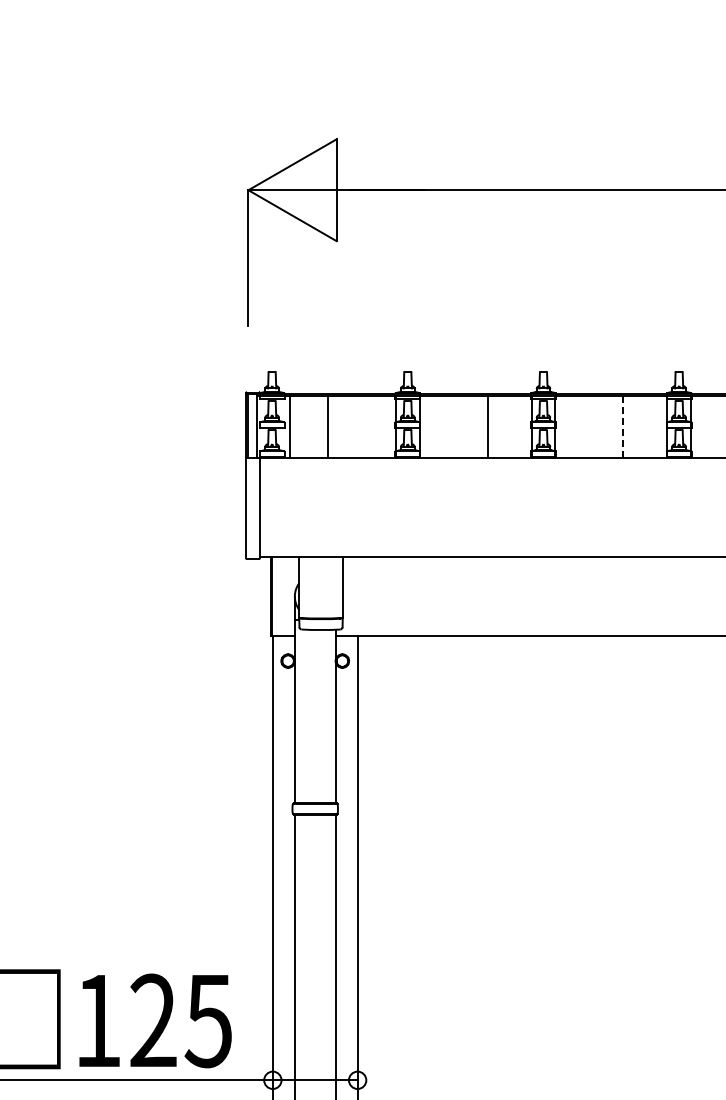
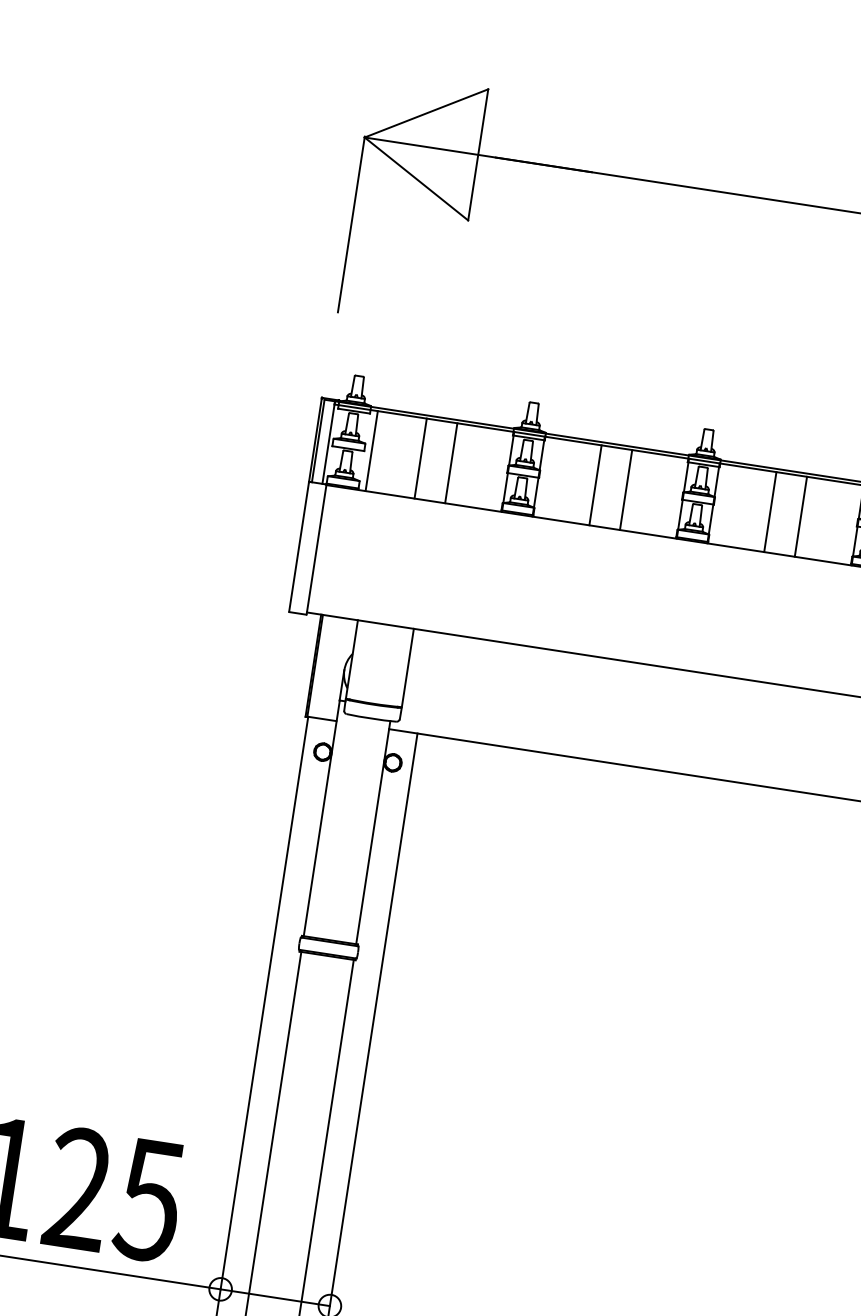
line: (351, 427) -> (450, 463), added
line: (463, 427) -> (595, 485), added
line: (599, 427) -> (770, 512), added
line: (623, 427) -> (801, 517), dashed -> solid

